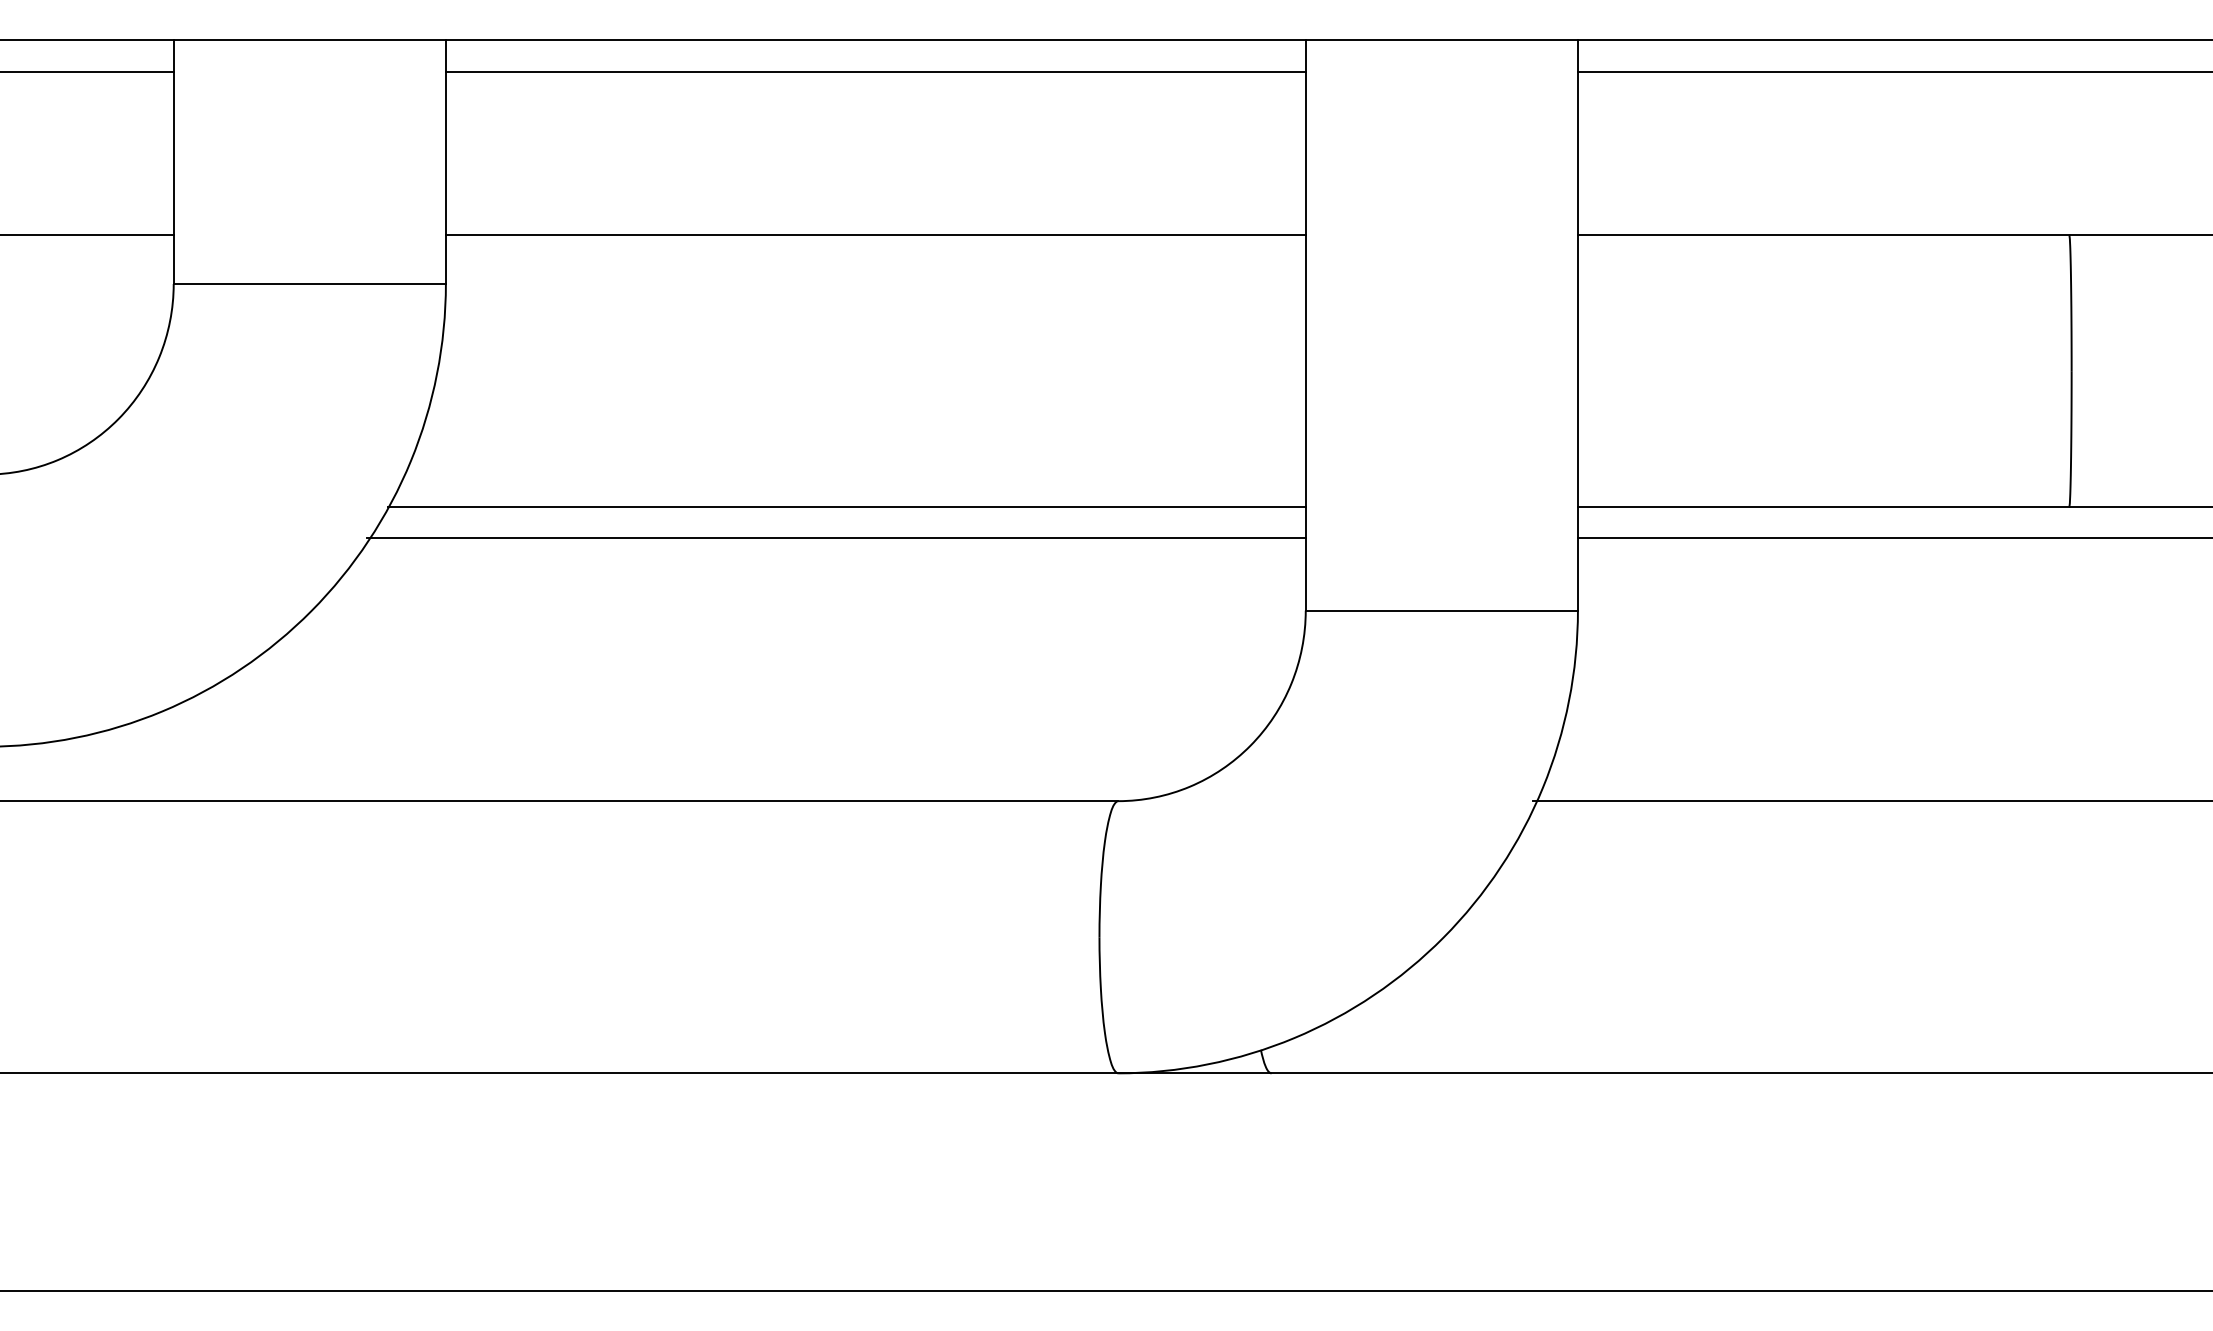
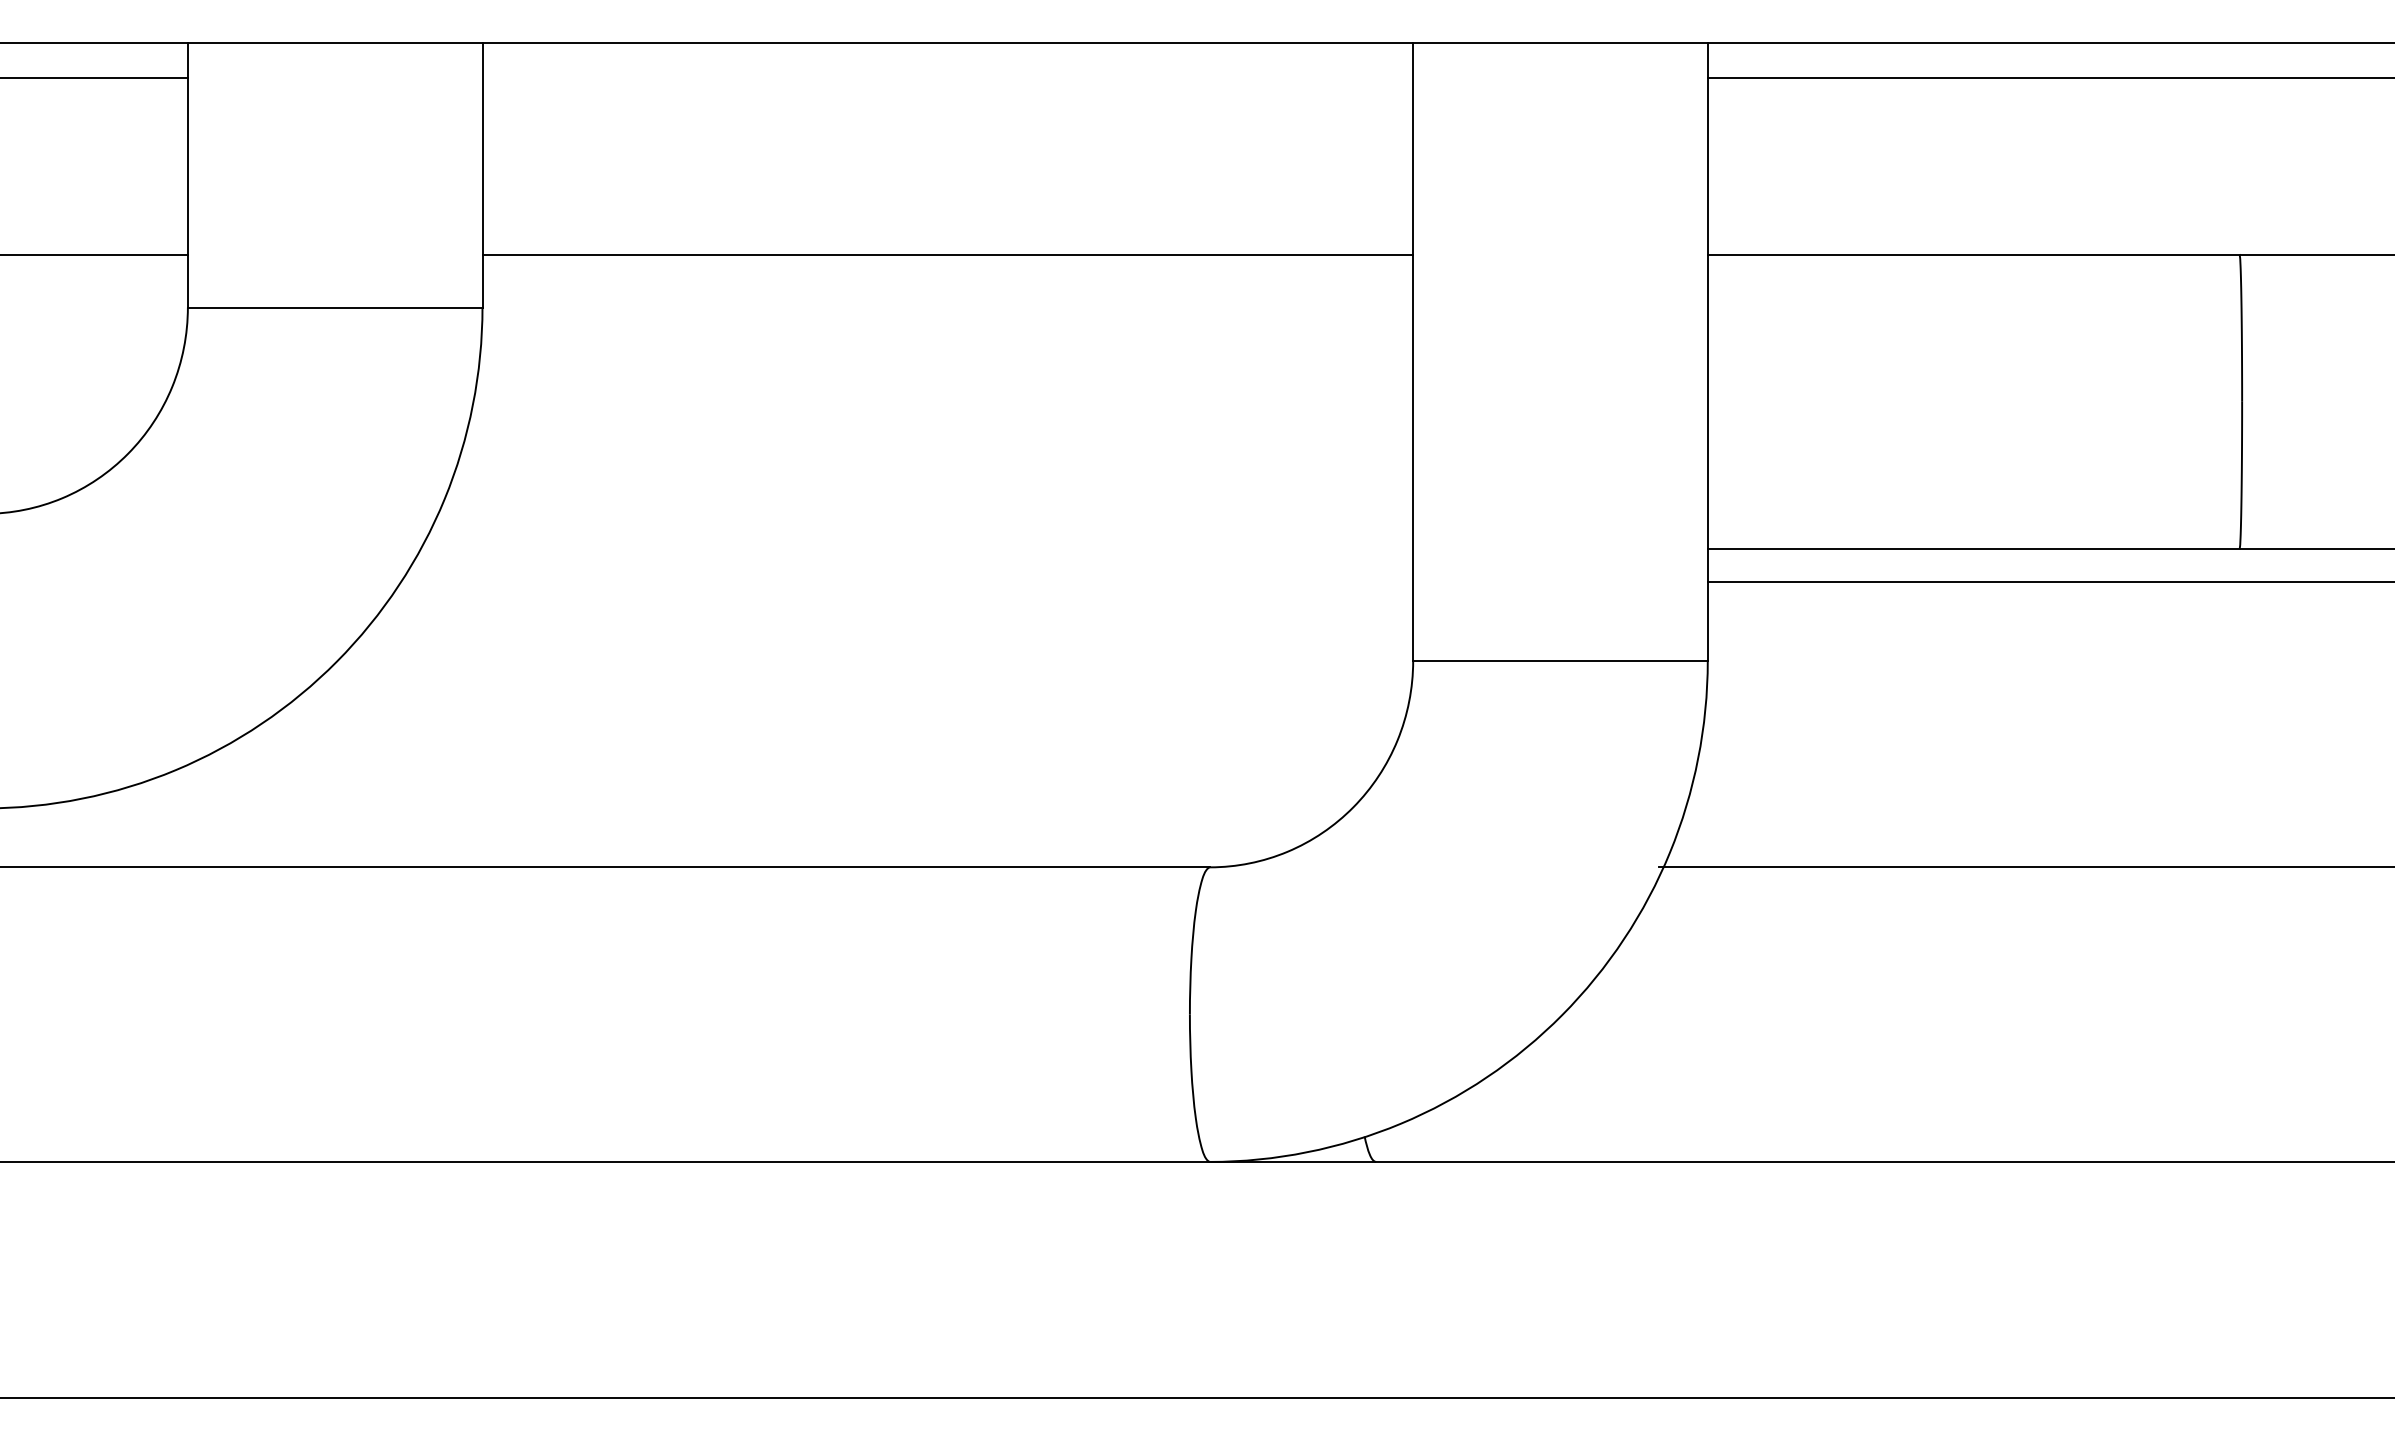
line: (875, 71) -> (947, 77), removed
line: (846, 507) -> (916, 549), removed
line: (836, 538) -> (905, 582), removed

